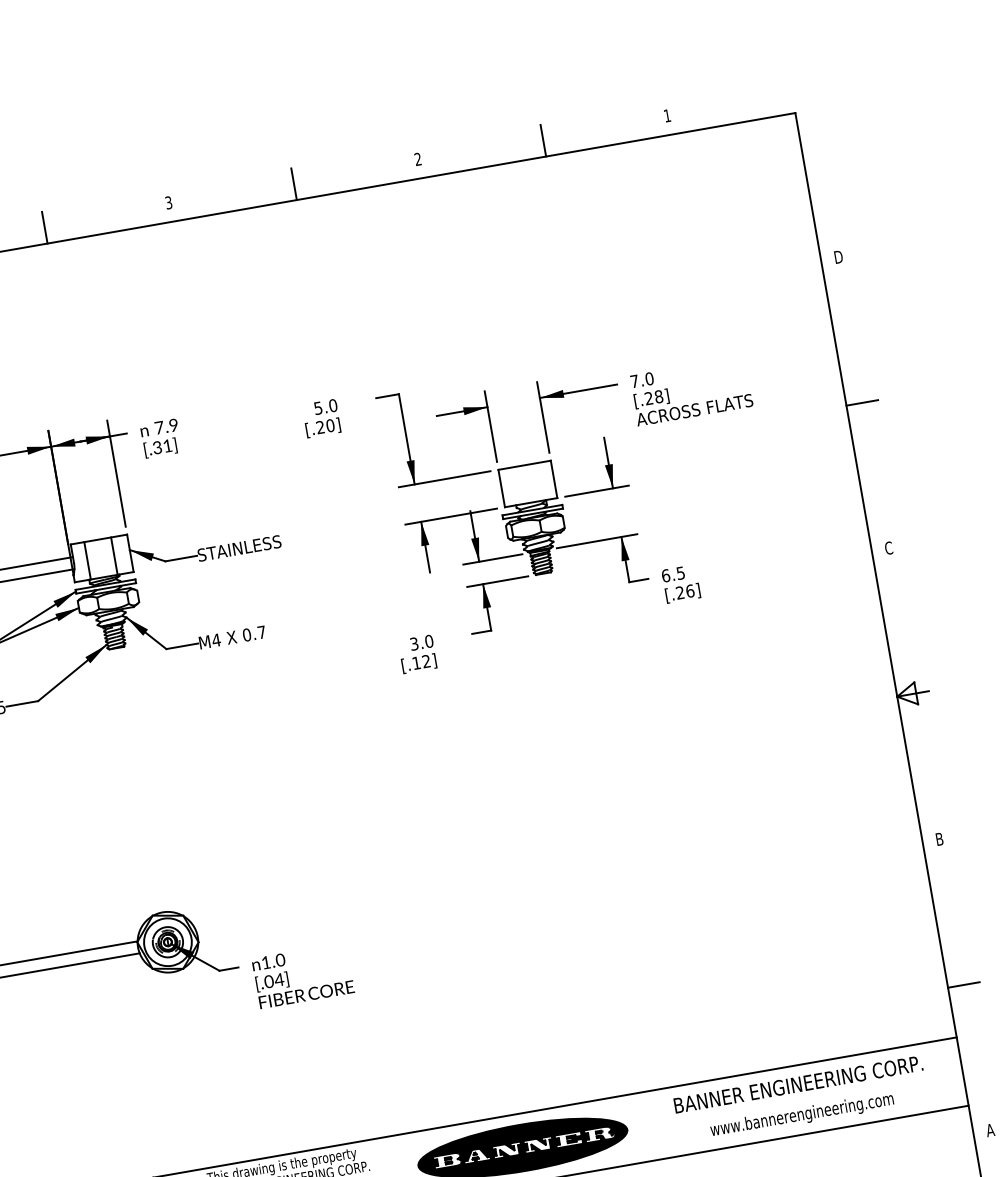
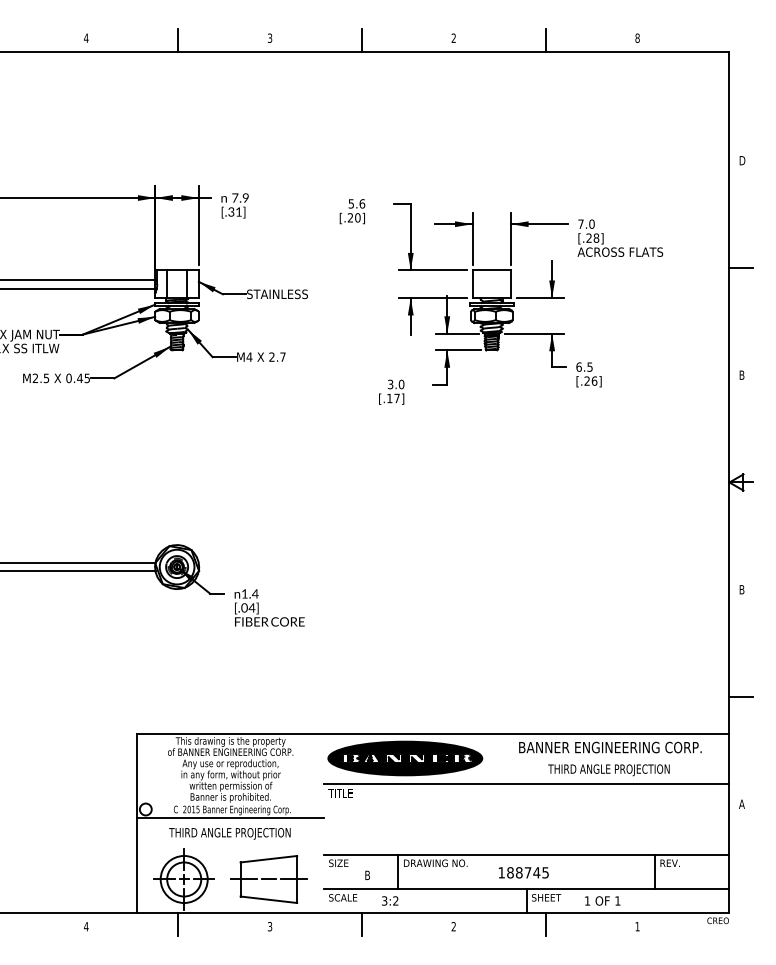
text: (667, 114) -> (637, 37), 1 -> 8
text: (333, 405) -> (362, 203), 5.0 -> 5.6
text: (887, 547) -> (741, 374), C -> B
text: (246, 634) -> (271, 356), 0.7 -> 2.7
text: (425, 661) -> (396, 398), [.12] -> [.17]
text: (280, 959) -> (255, 593), 1.0 -> 1.4
text: (802, 1115) -> (609, 770), www.bannerengineering.com -> THIRD ANGLE PROJECTION

